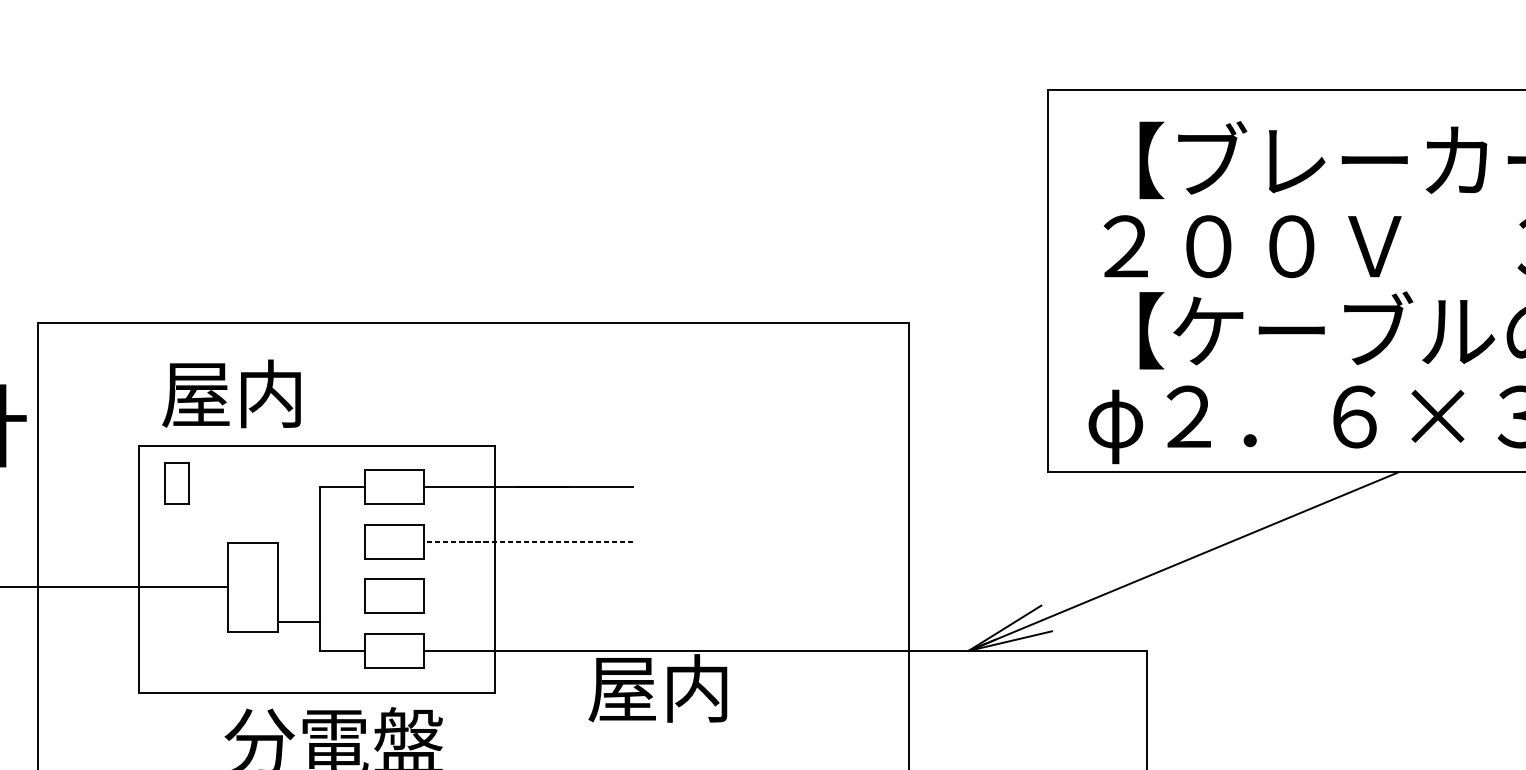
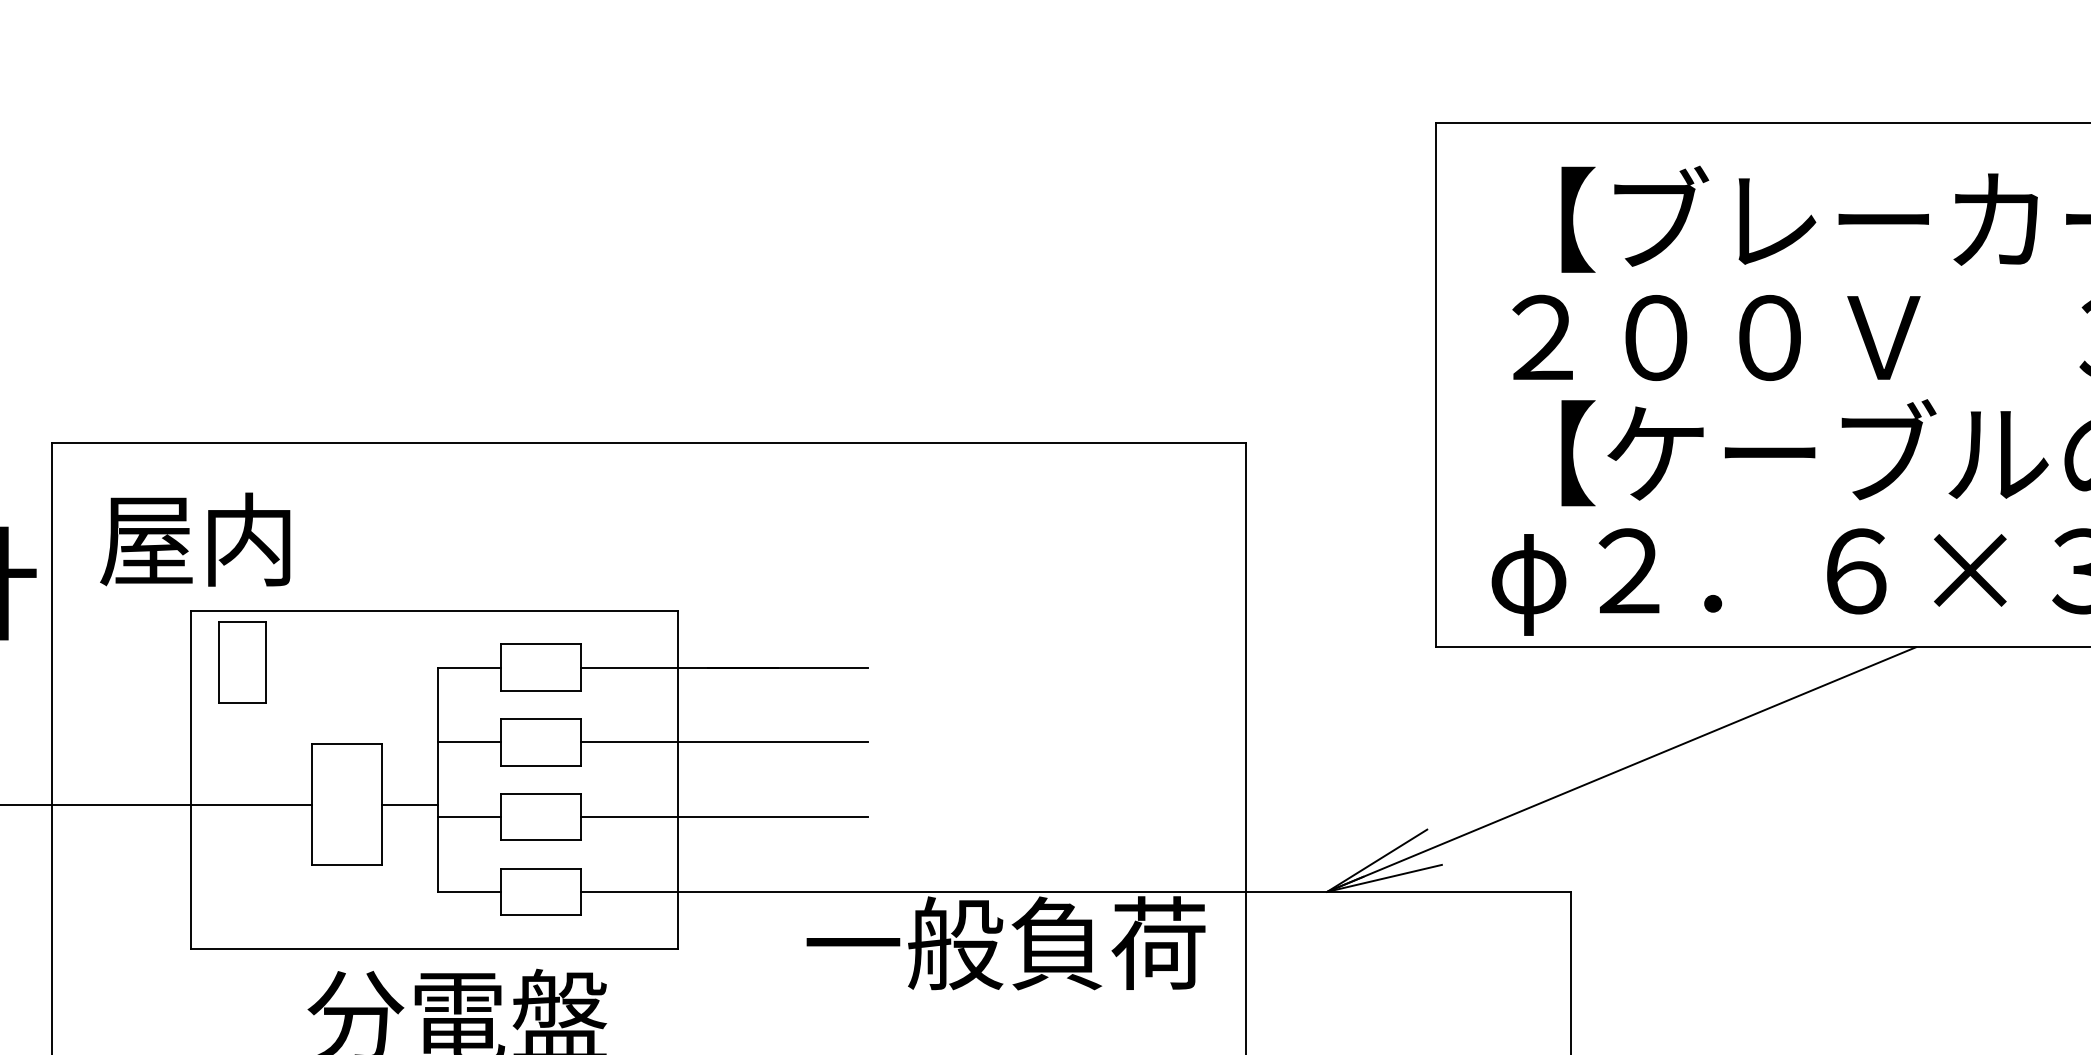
text: (231, 393) -> (195, 539), moved
part: (176, 483) -> (242, 662), size x1.43
line: (342, 541) -> (469, 742), added
line: (528, 541) -> (723, 742), dashed -> solid
line: (342, 596) -> (469, 817), added
line: (528, 596) -> (724, 817), added
line: (298, 621) -> (409, 804), moved
text: (733, 688) -> (1005, 943), 屋内 -> 一般負荷

